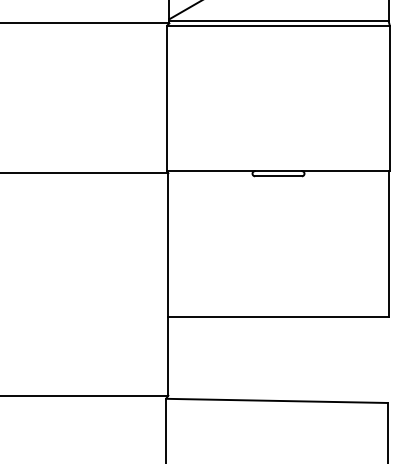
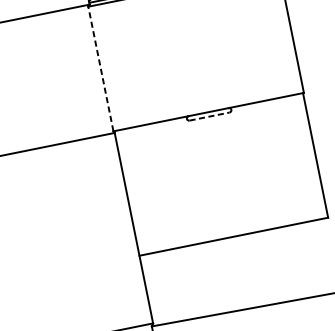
line: (167, 98) -> (101, 69), solid -> dashed
line: (279, 176) -> (210, 116), solid -> dashed

